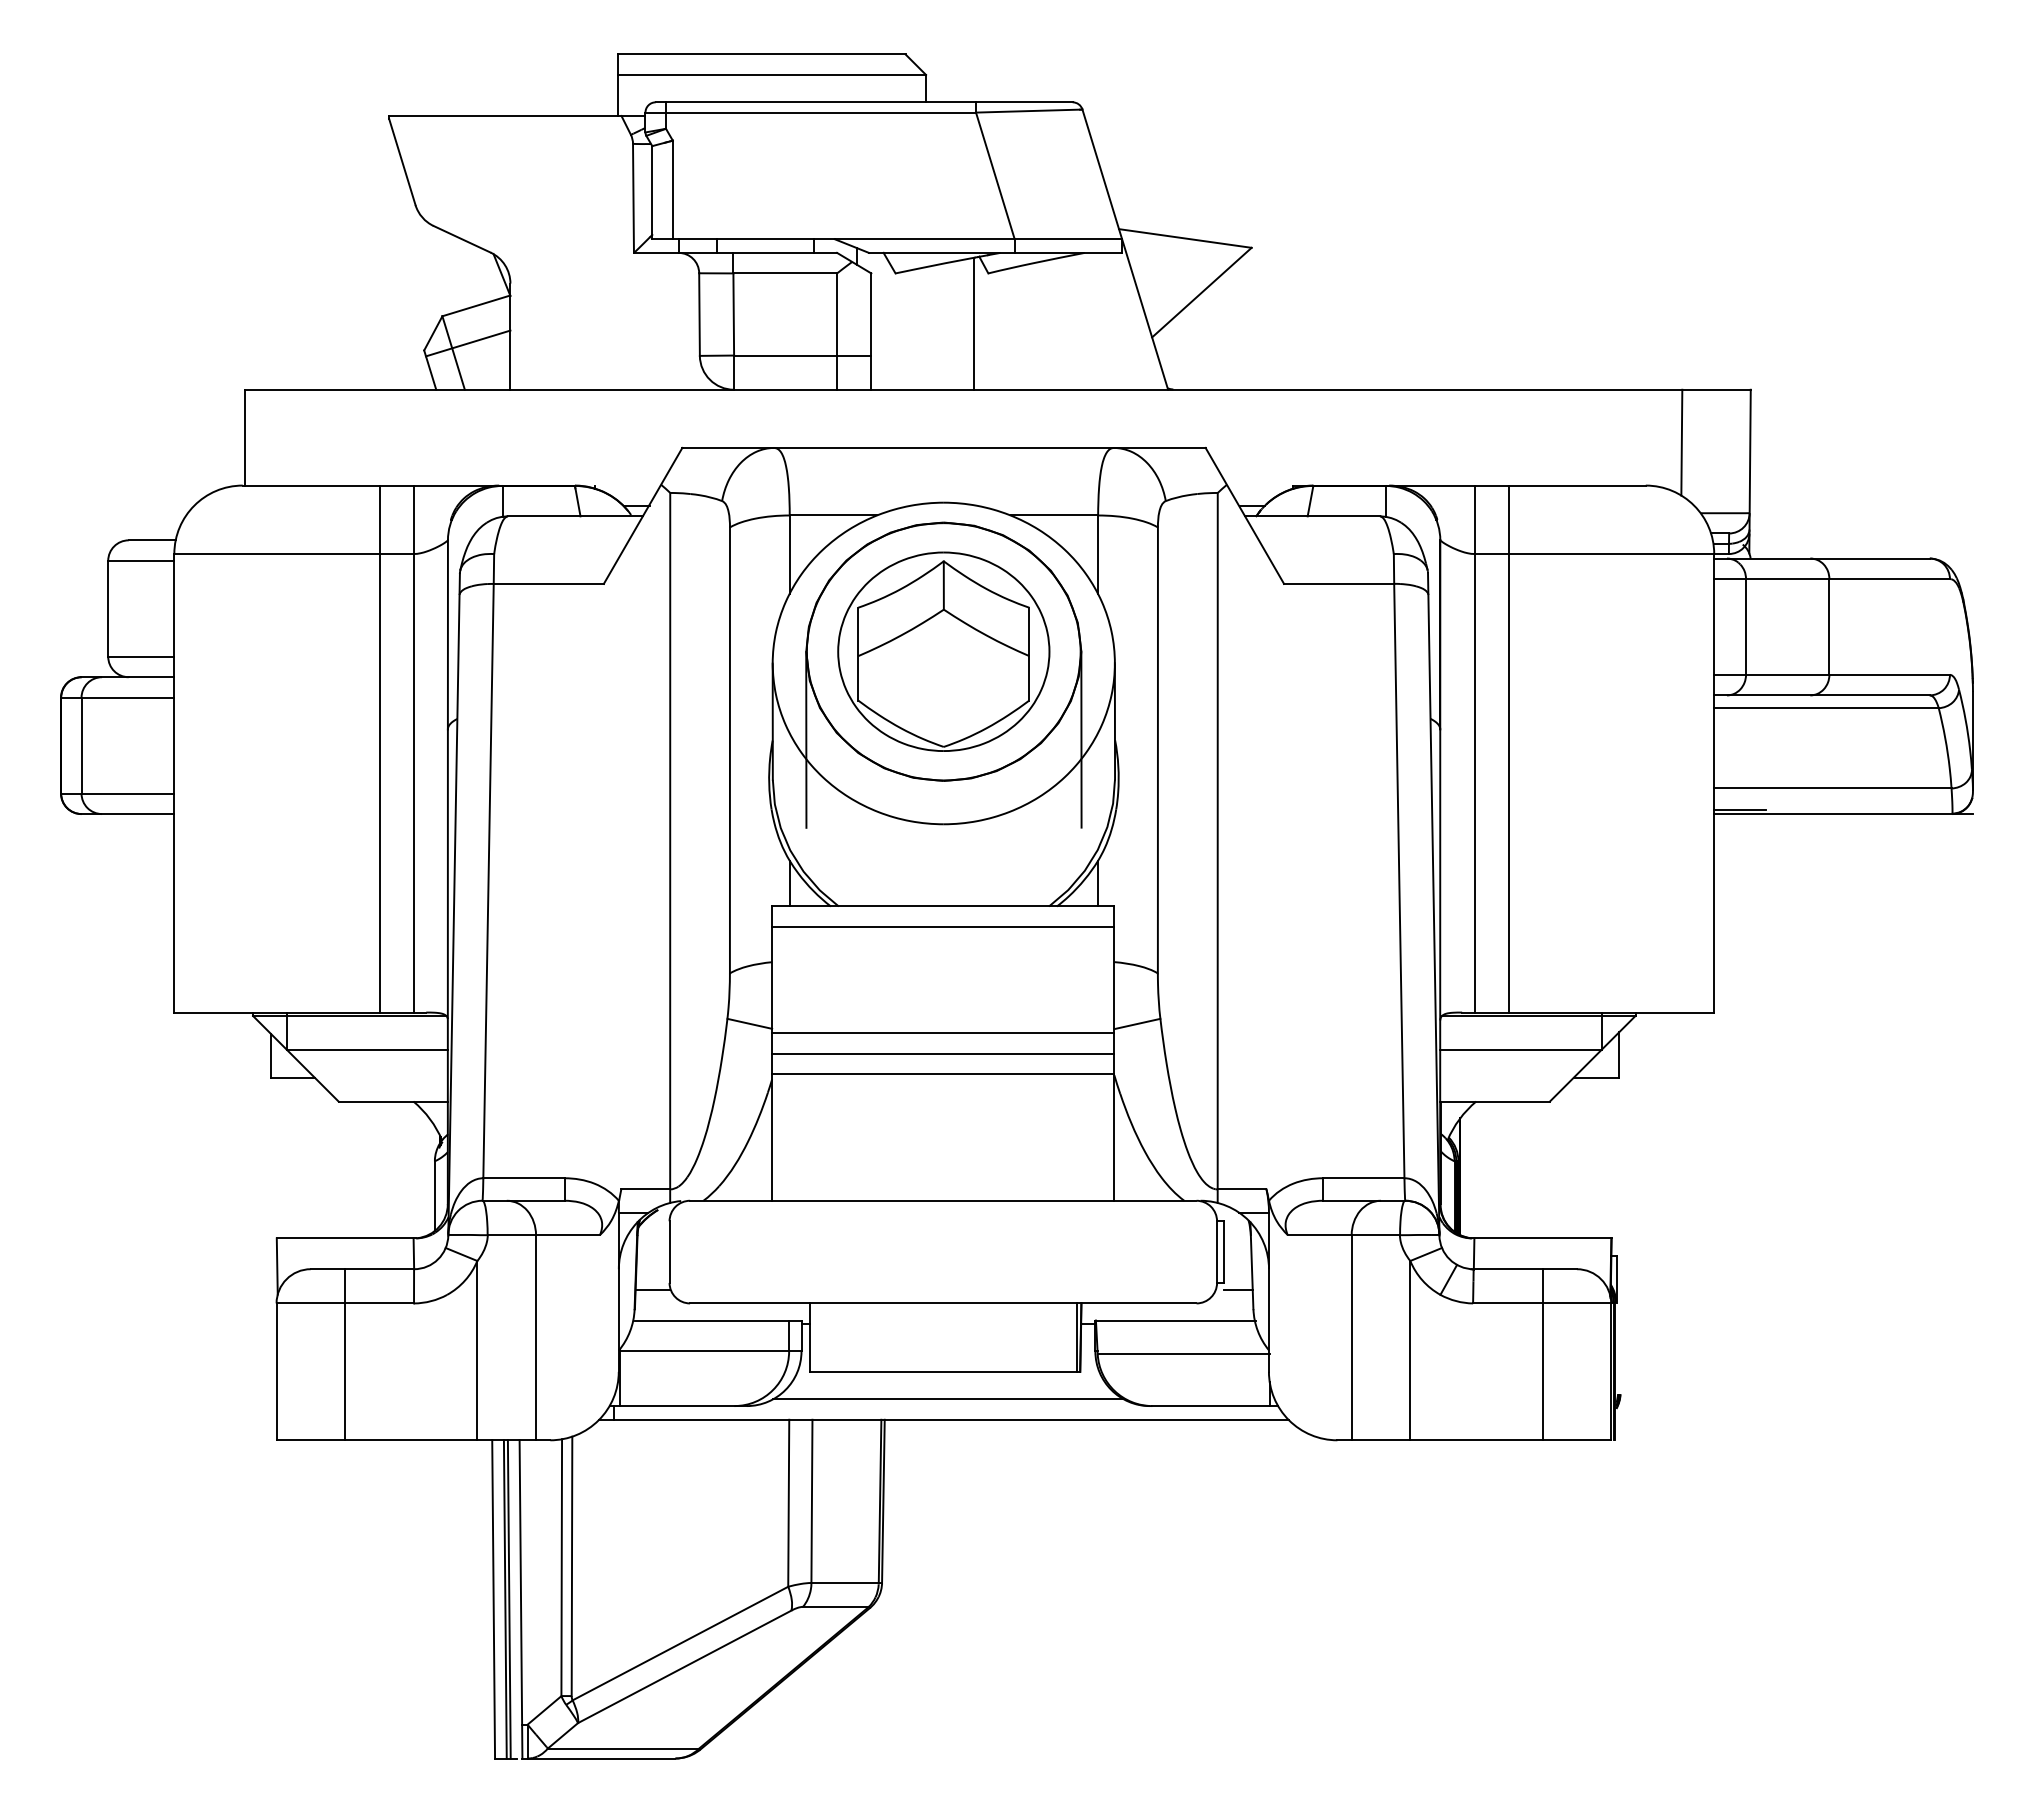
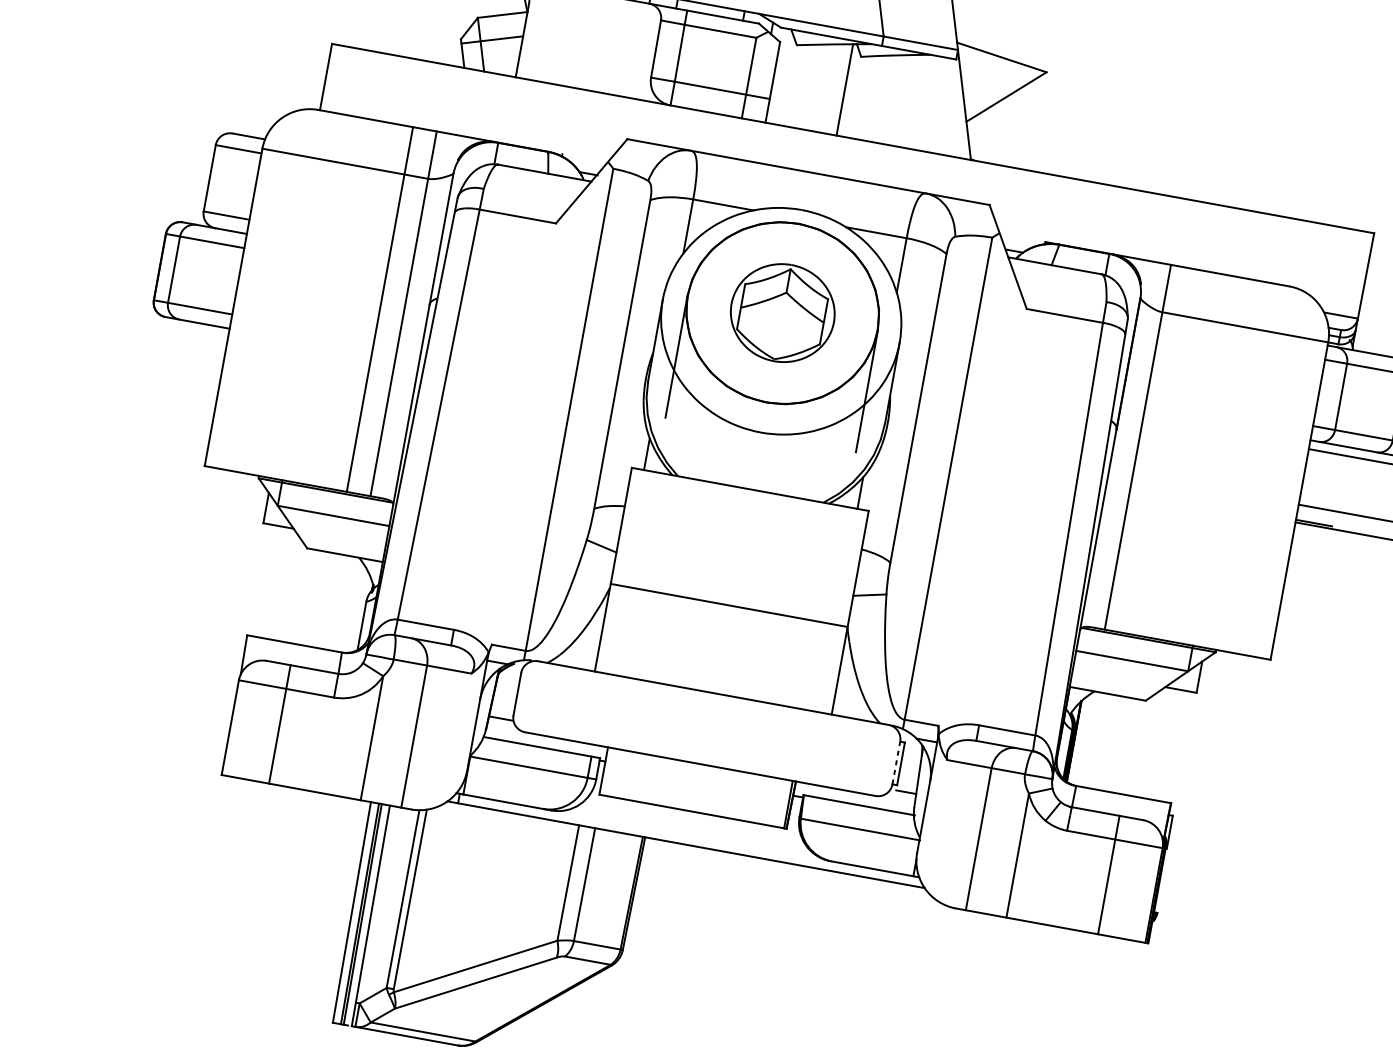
line: (1681, 442) -> (1319, 261), removed
part: (943, 651) -> (782, 312), size x0.7
line: (1508, 748) -> (1161, 451), removed
line: (943, 927) -> (747, 503), removed
line: (943, 1033) -> (734, 577), removed
line: (943, 1053) -> (731, 591), removed
line: (1217, 1252) -> (896, 763), solid -> dashed
line: (948, 1399) -> (691, 831), removed

